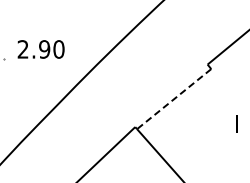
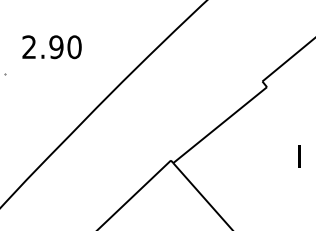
text: (40, 49) -> (51, 47), moved
line: (174, 99) -> (220, 125), dashed -> solid

